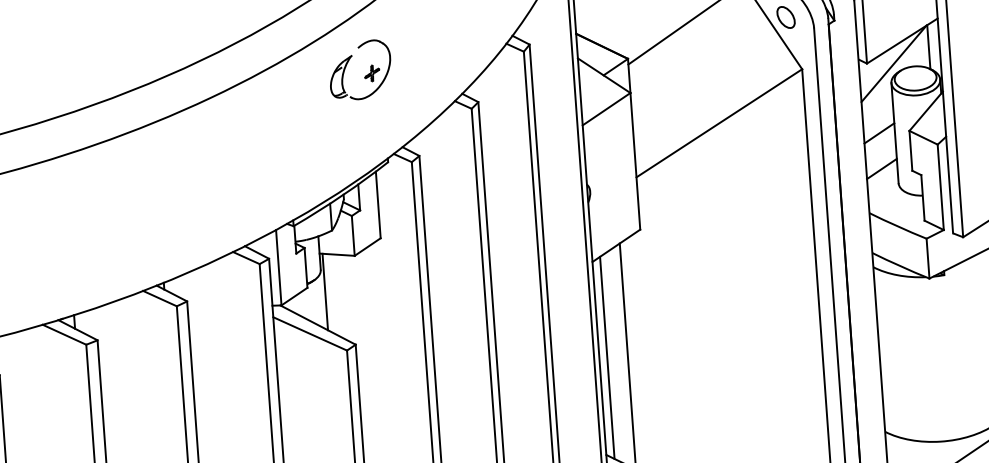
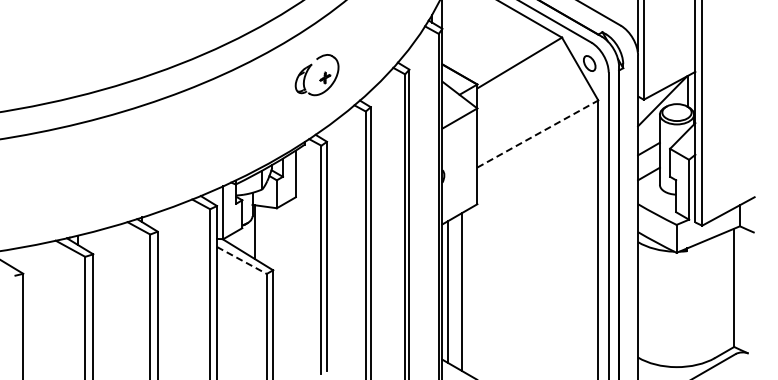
part: (359, 70) -> (316, 75), moved
line: (720, 122) -> (538, 133), solid -> dashed
line: (311, 333) -> (242, 260), solid -> dashed

